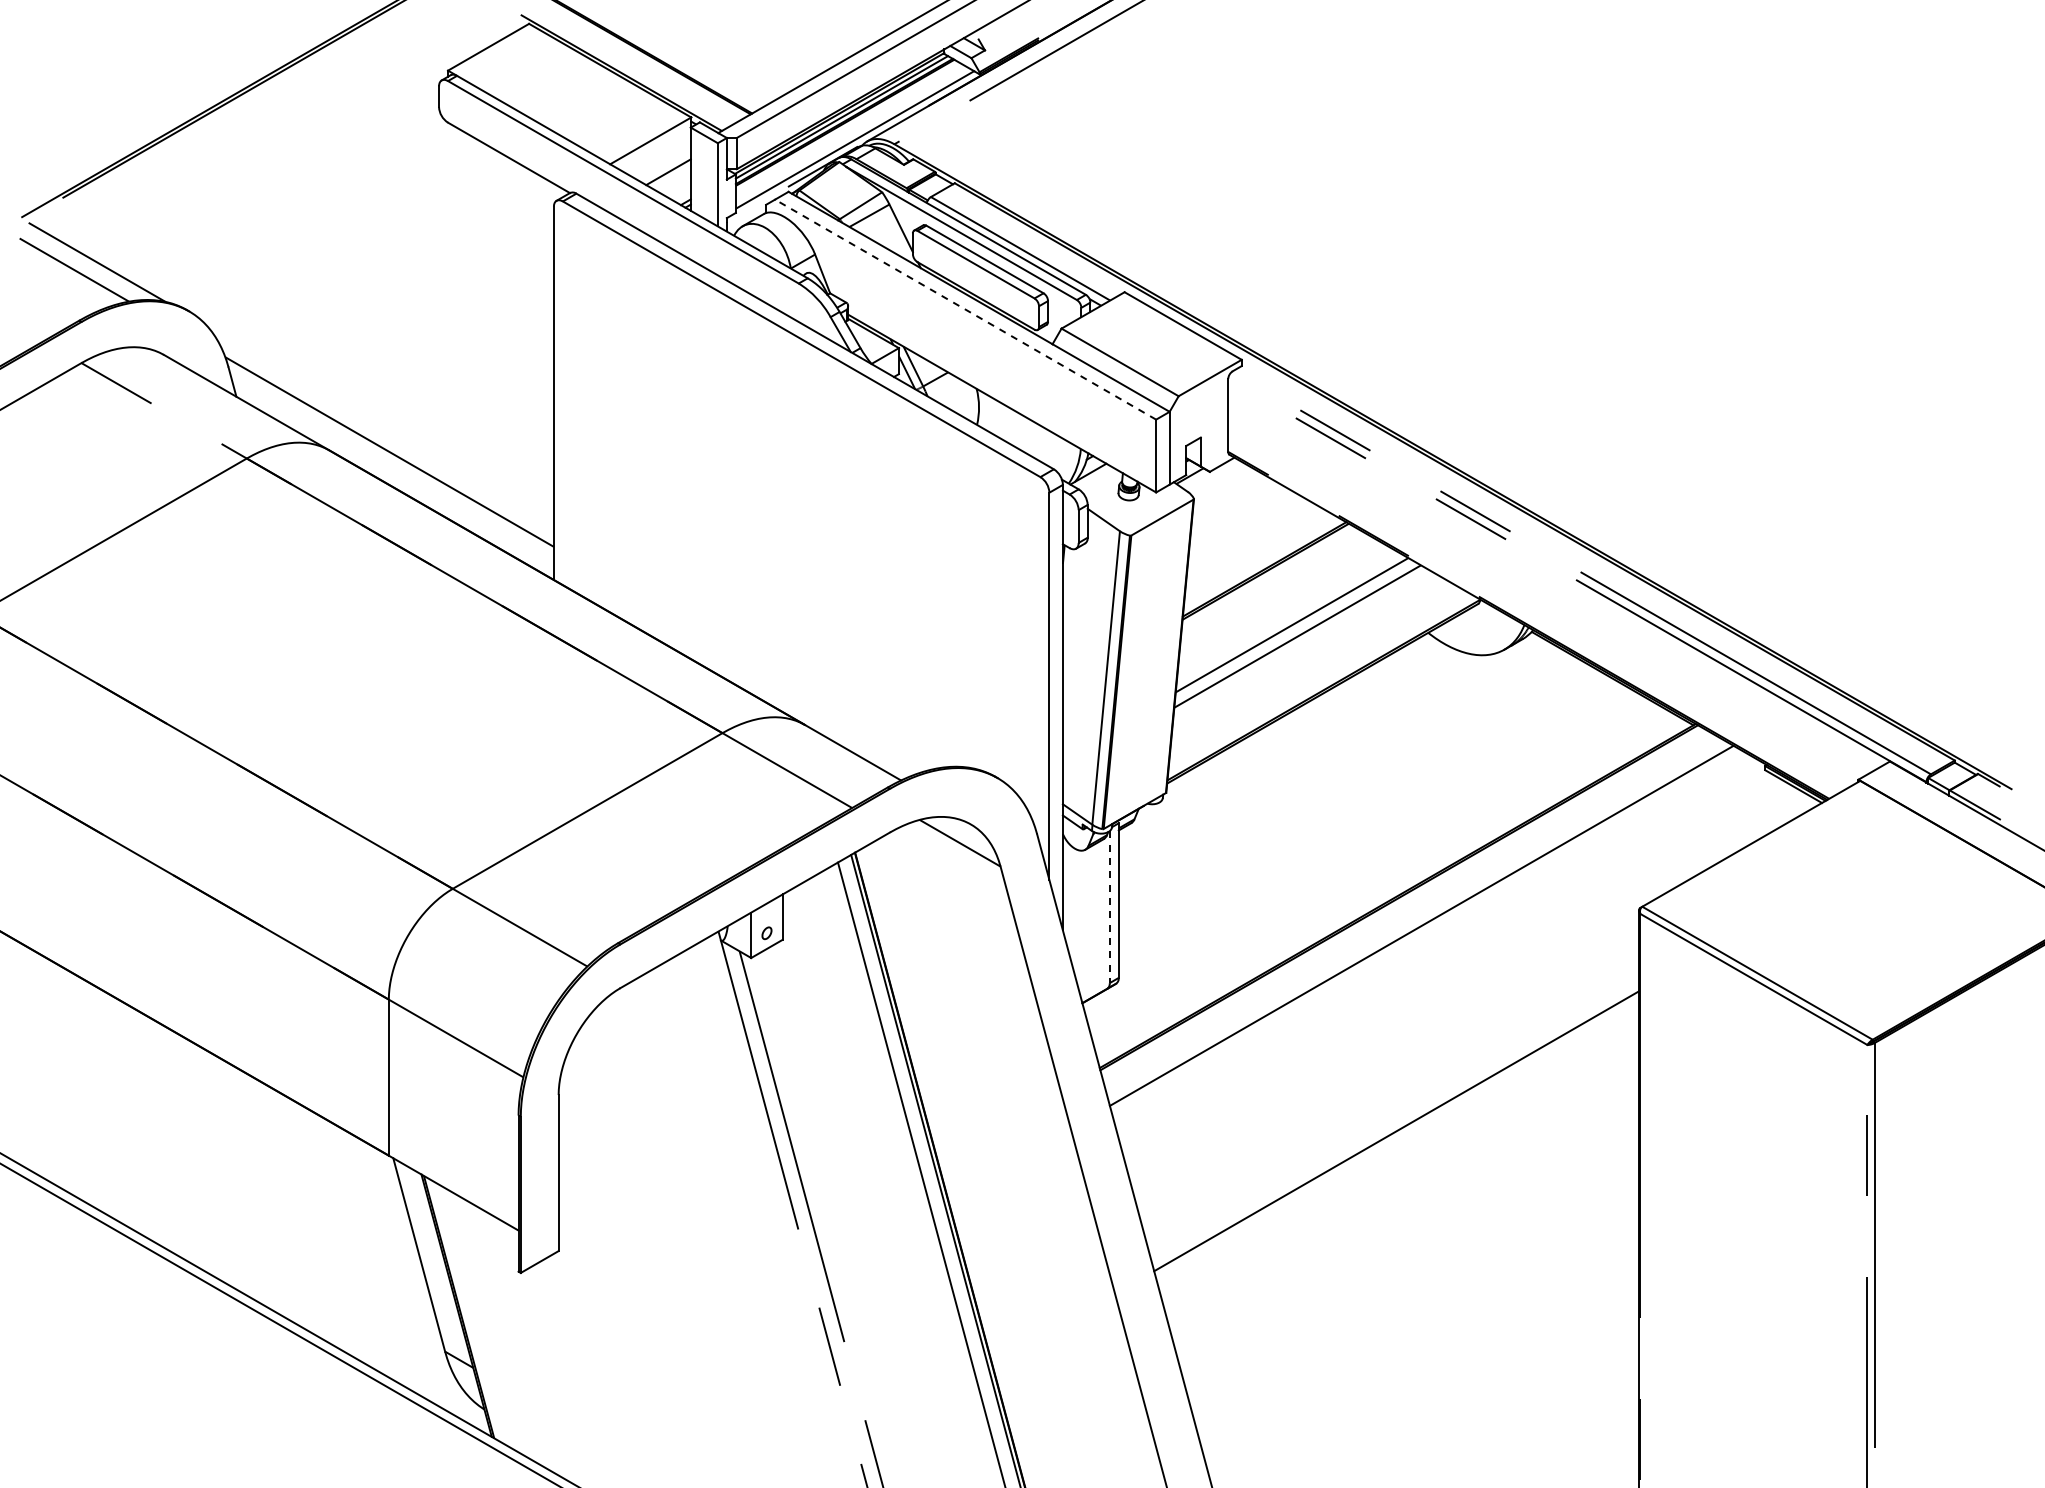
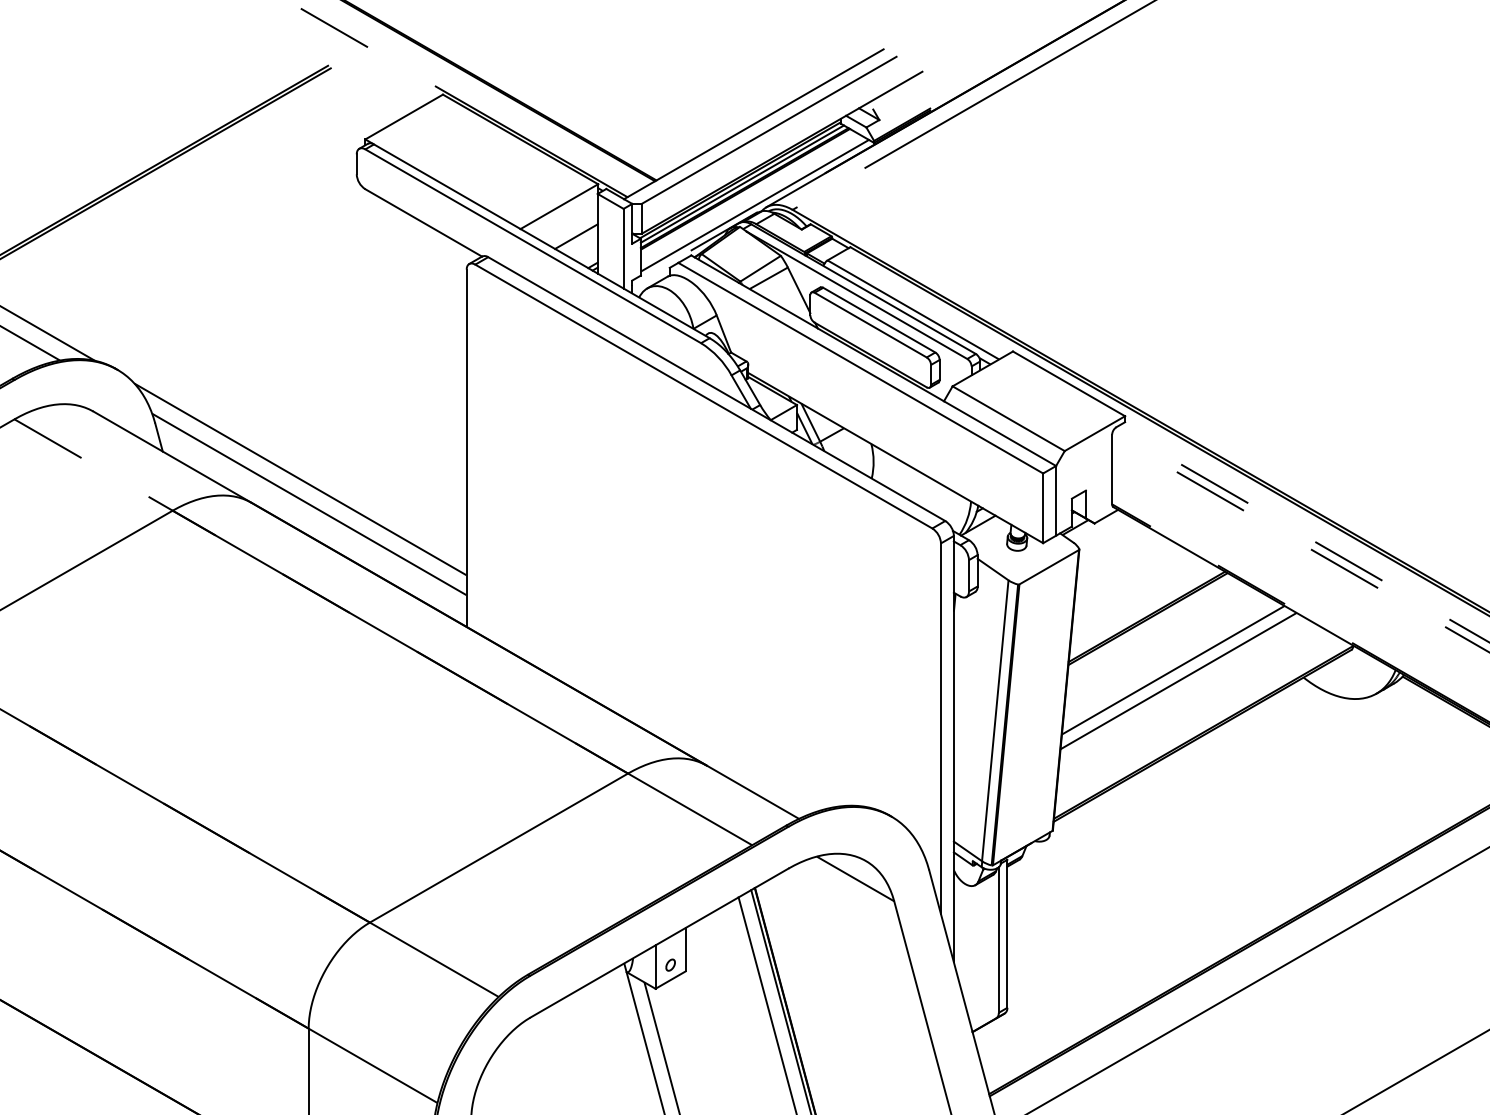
line: (965, 309) -> (860, 368), dashed -> solid
line: (379, 425) -> (299, 479), added
line: (1109, 907) -> (998, 940), dashed -> solid

